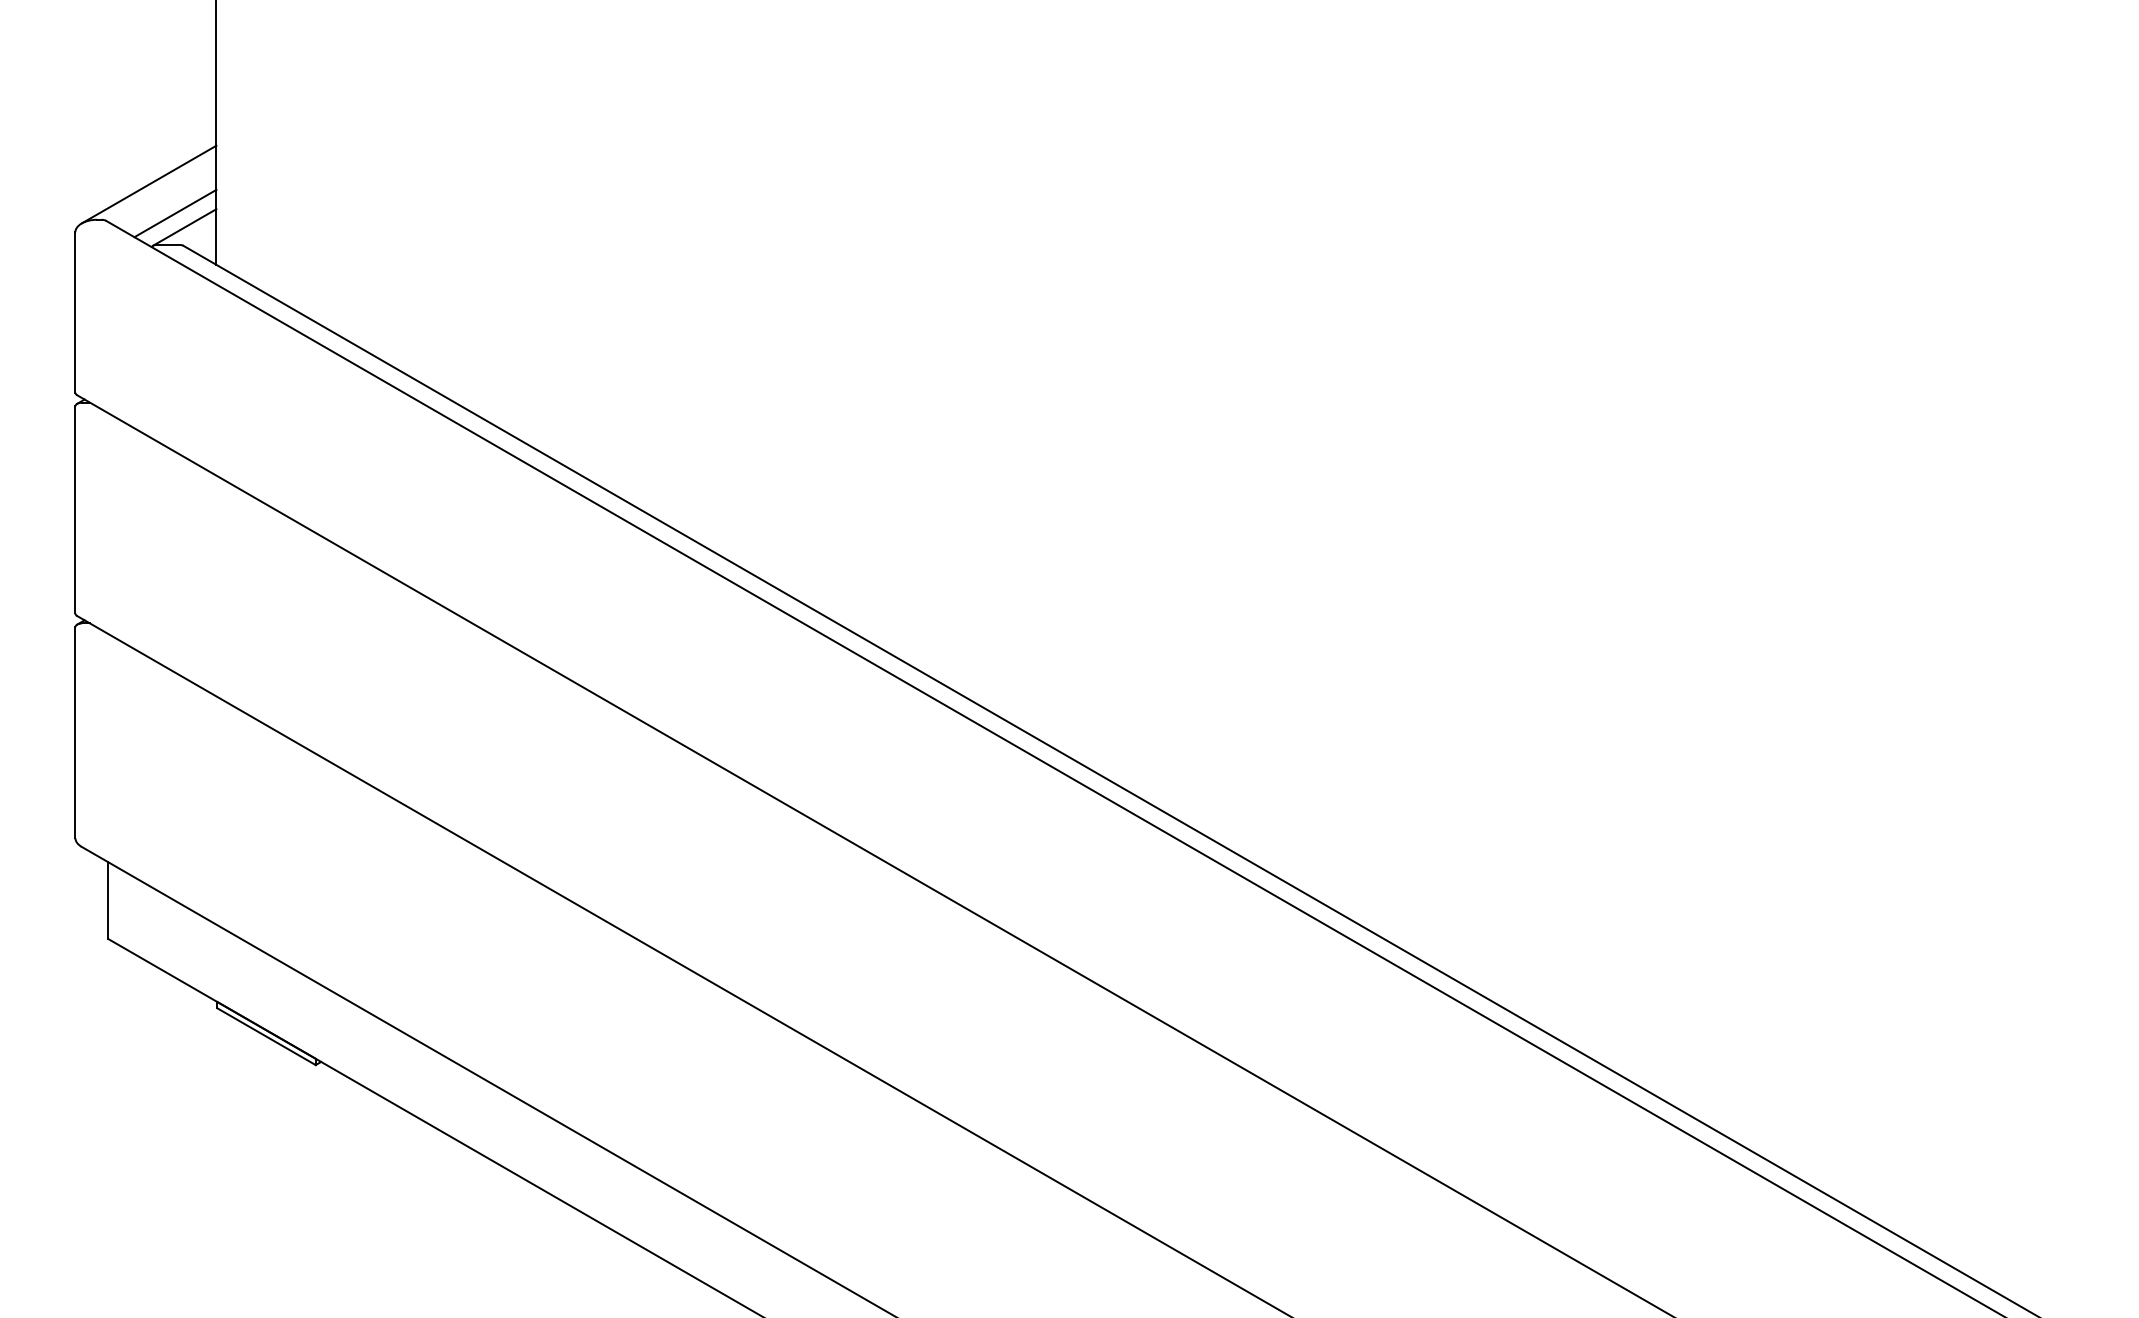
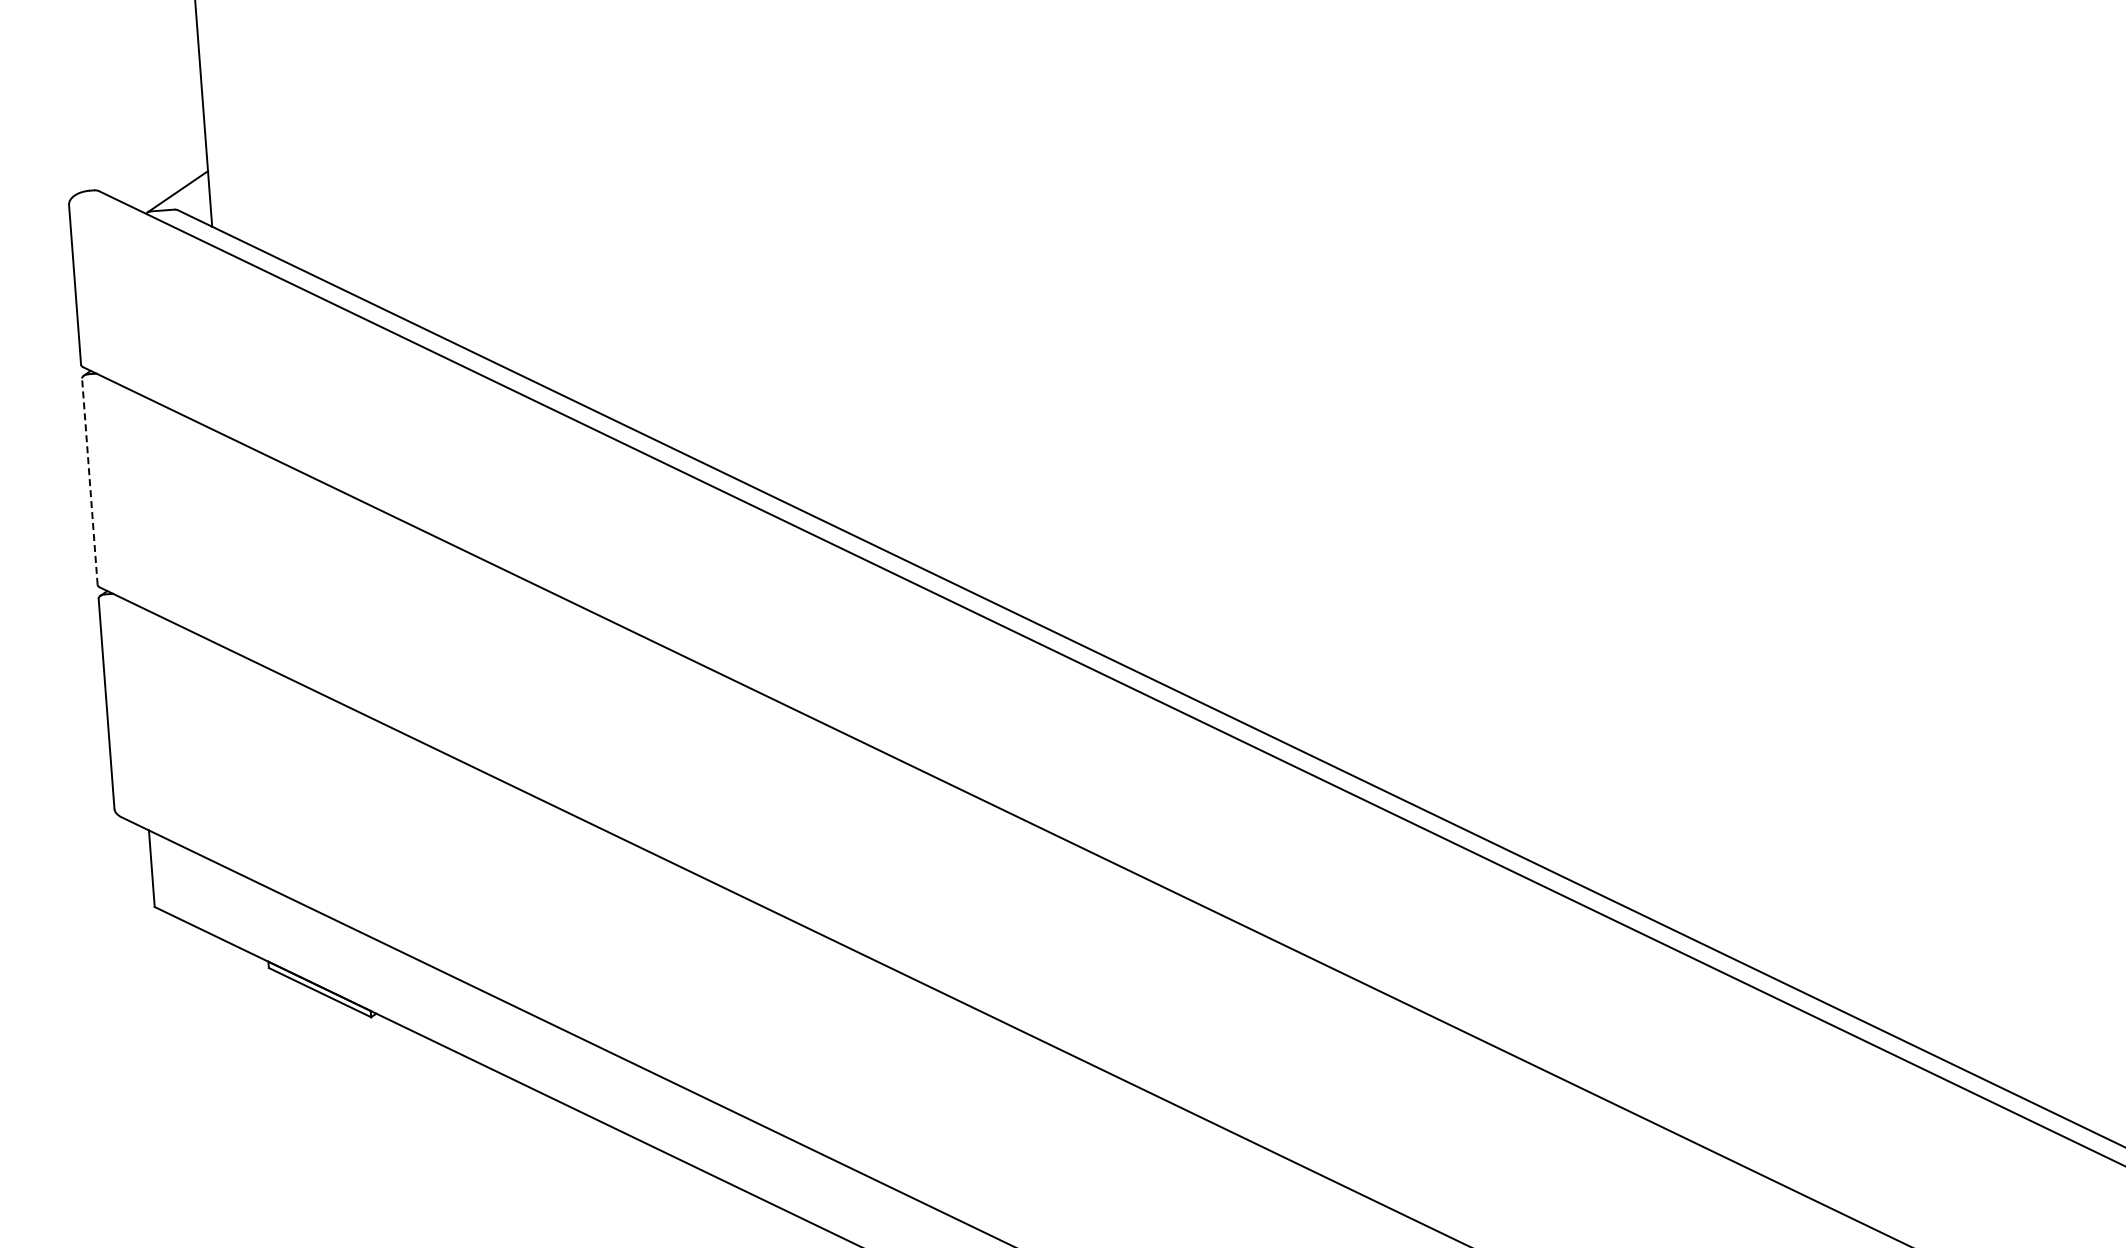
line: (148, 184) -> (138, 151), removed
line: (175, 213) -> (167, 178), removed
line: (75, 509) -> (89, 481), solid -> dashed

